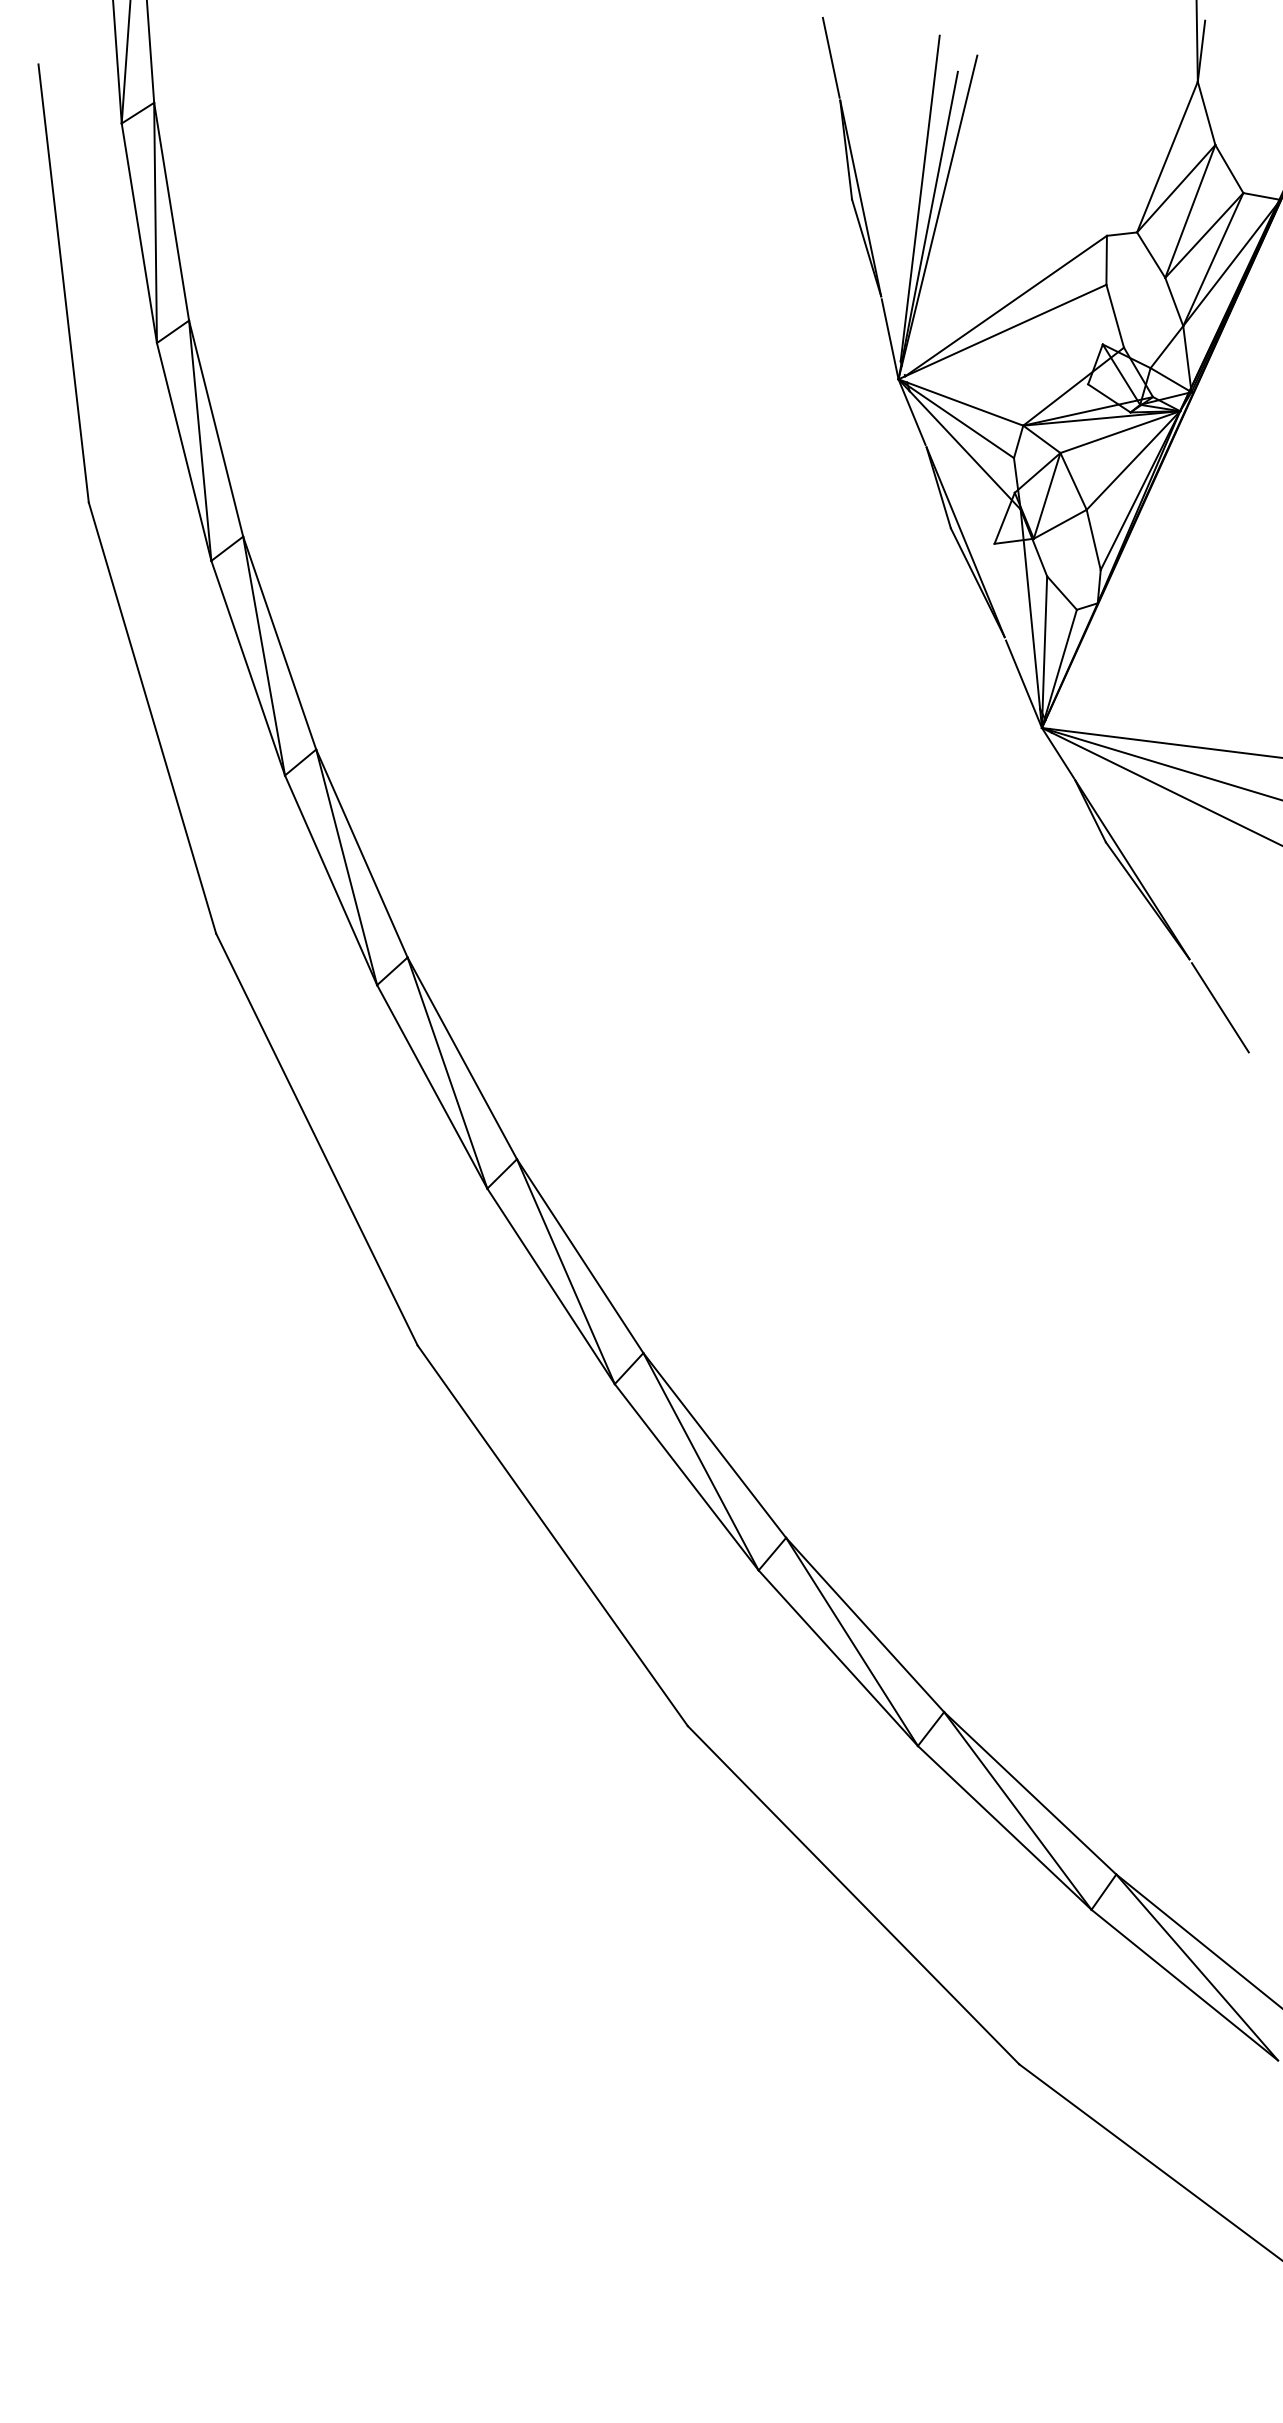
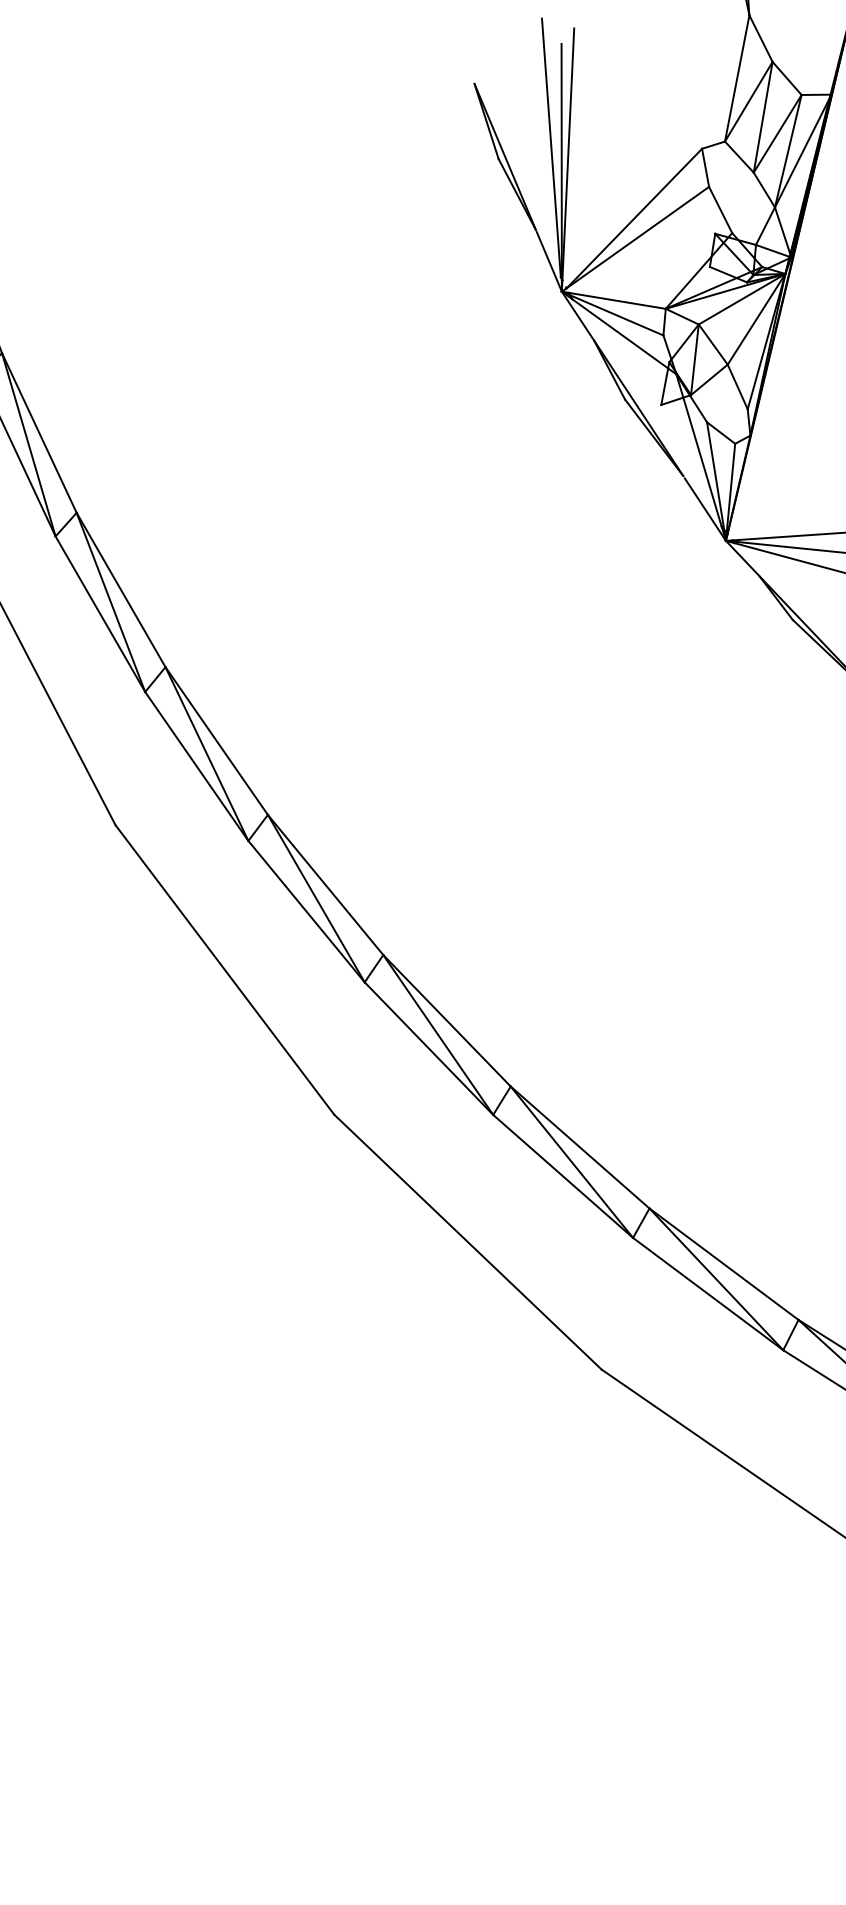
line: (830, 57) -> (460, 52), removed

